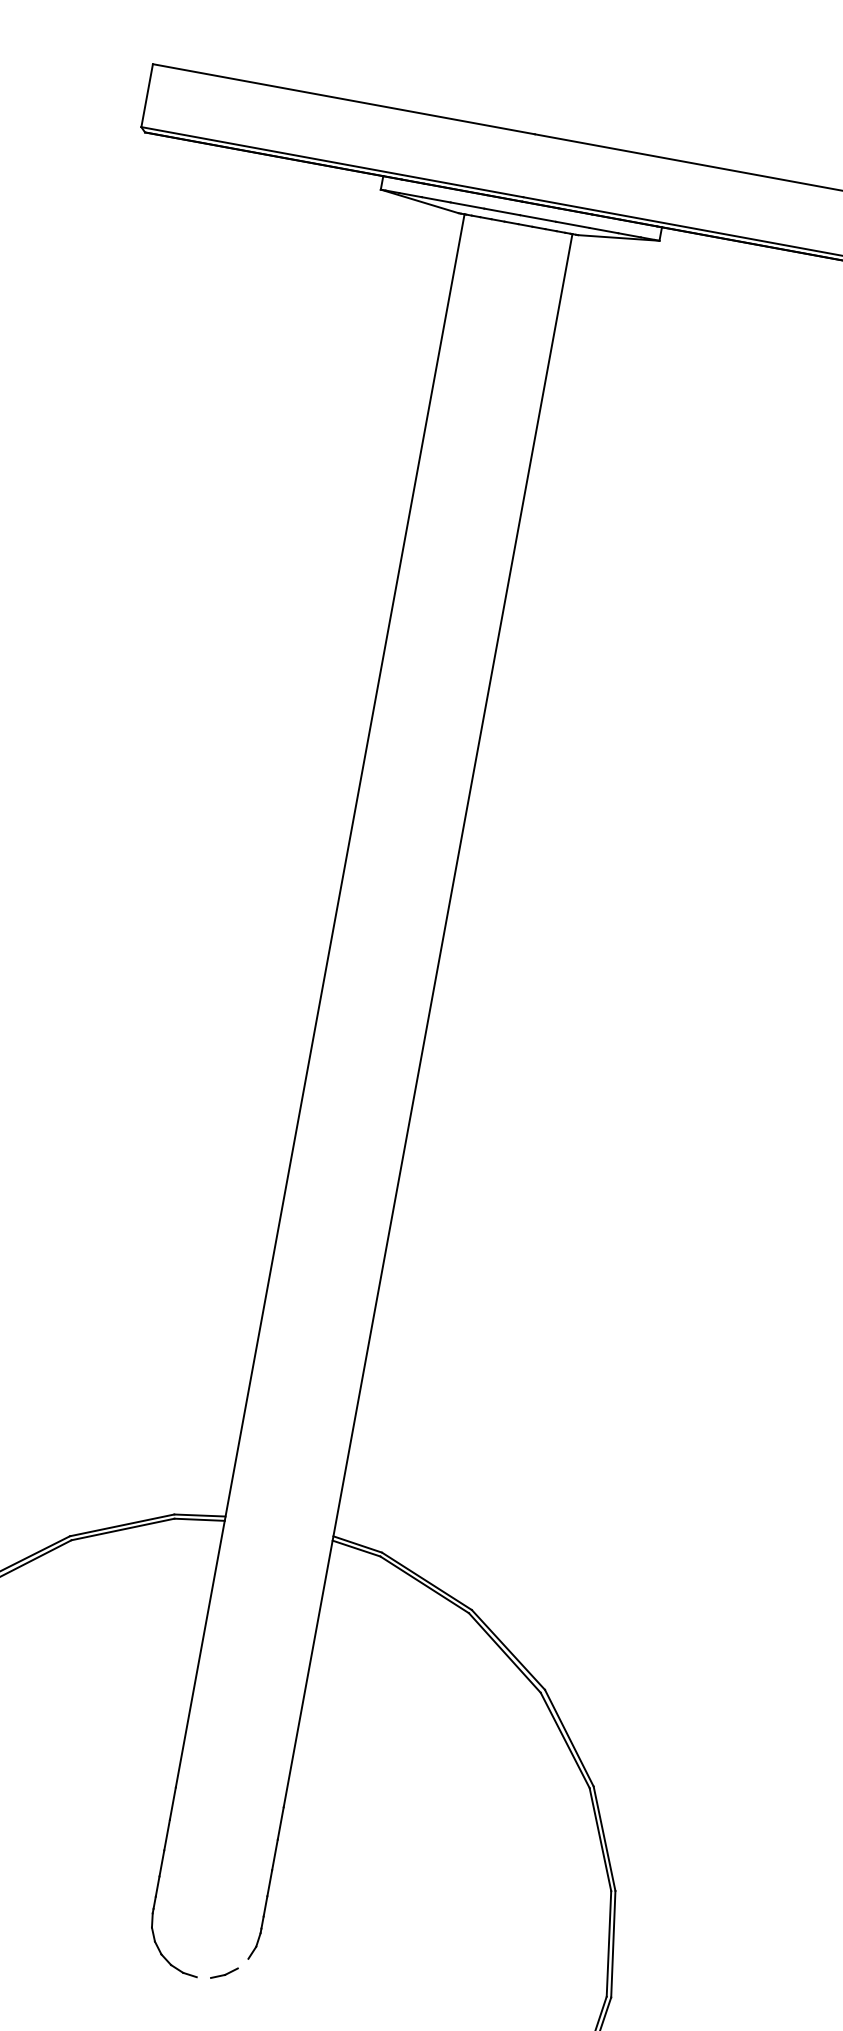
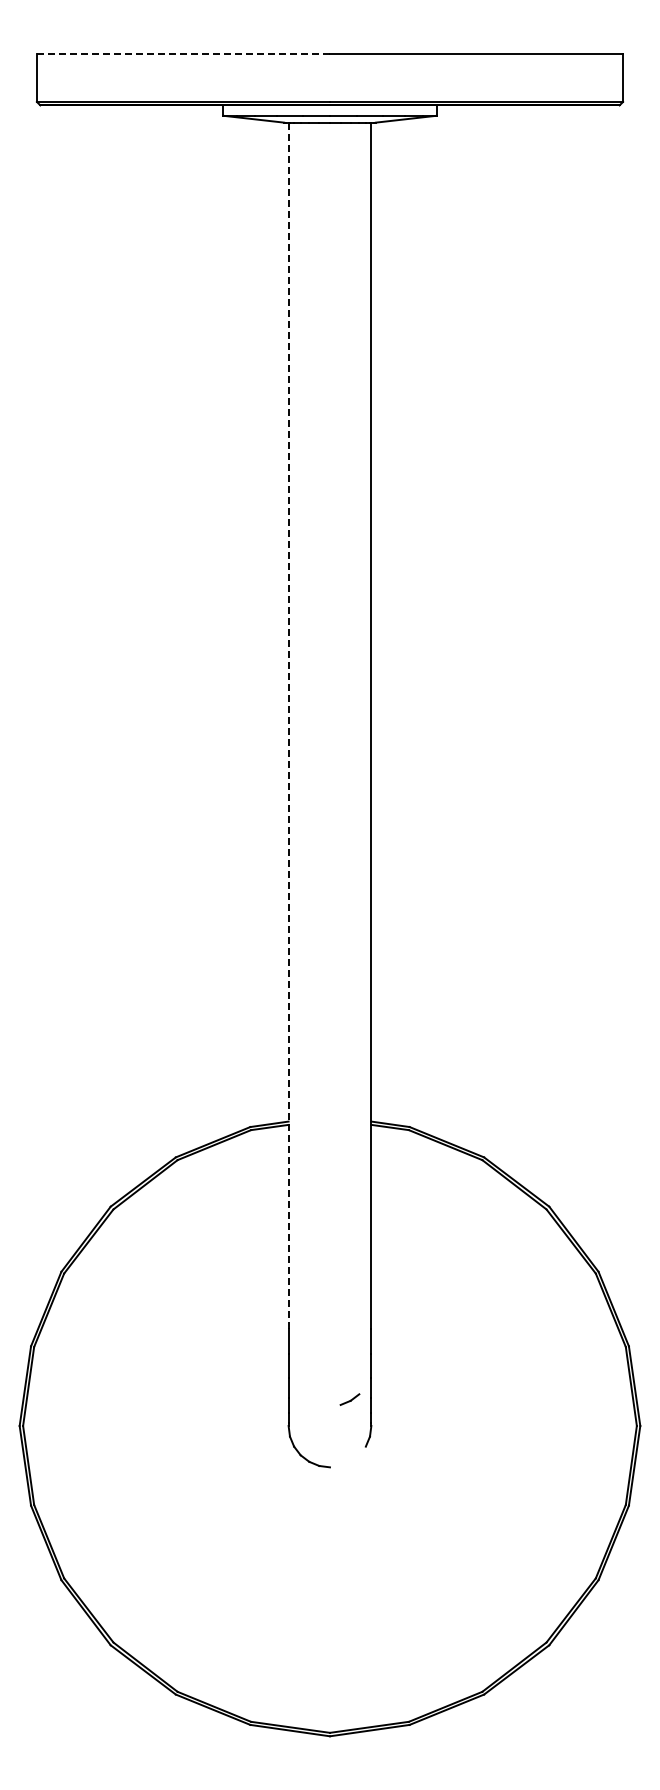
line: (344, 99) -> (183, 53), solid -> dashed
line: (320, 1000) -> (288, 725), solid -> dashed
part: (223, 1972) -> (349, 1399), moved

